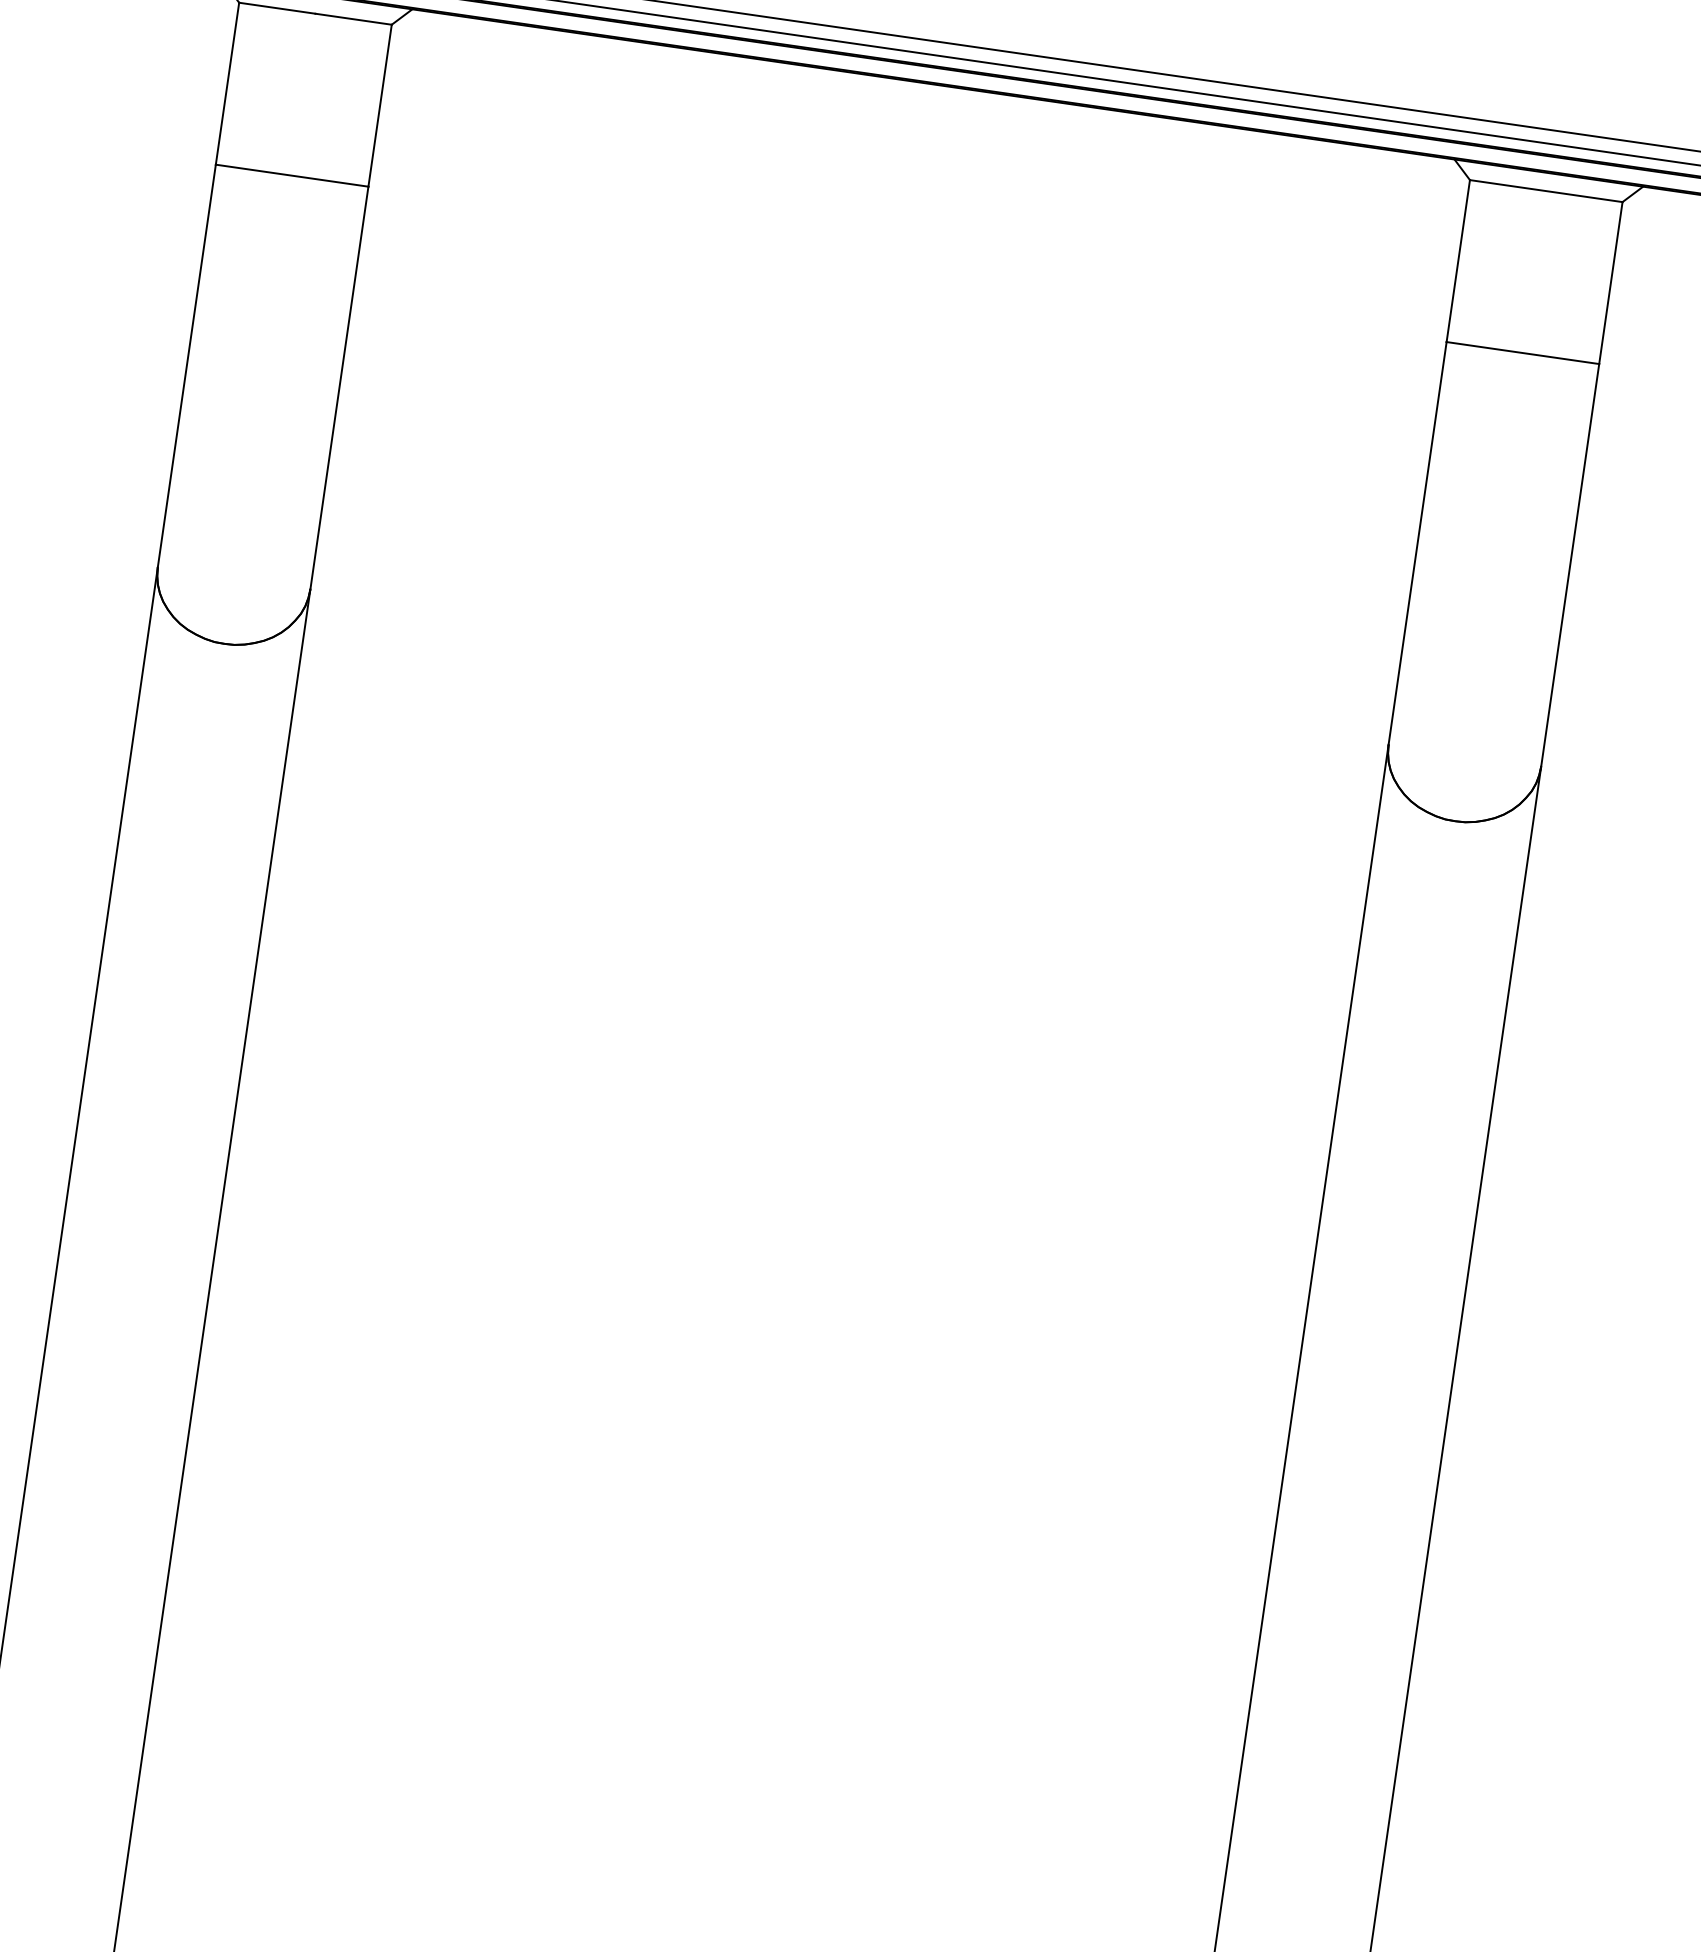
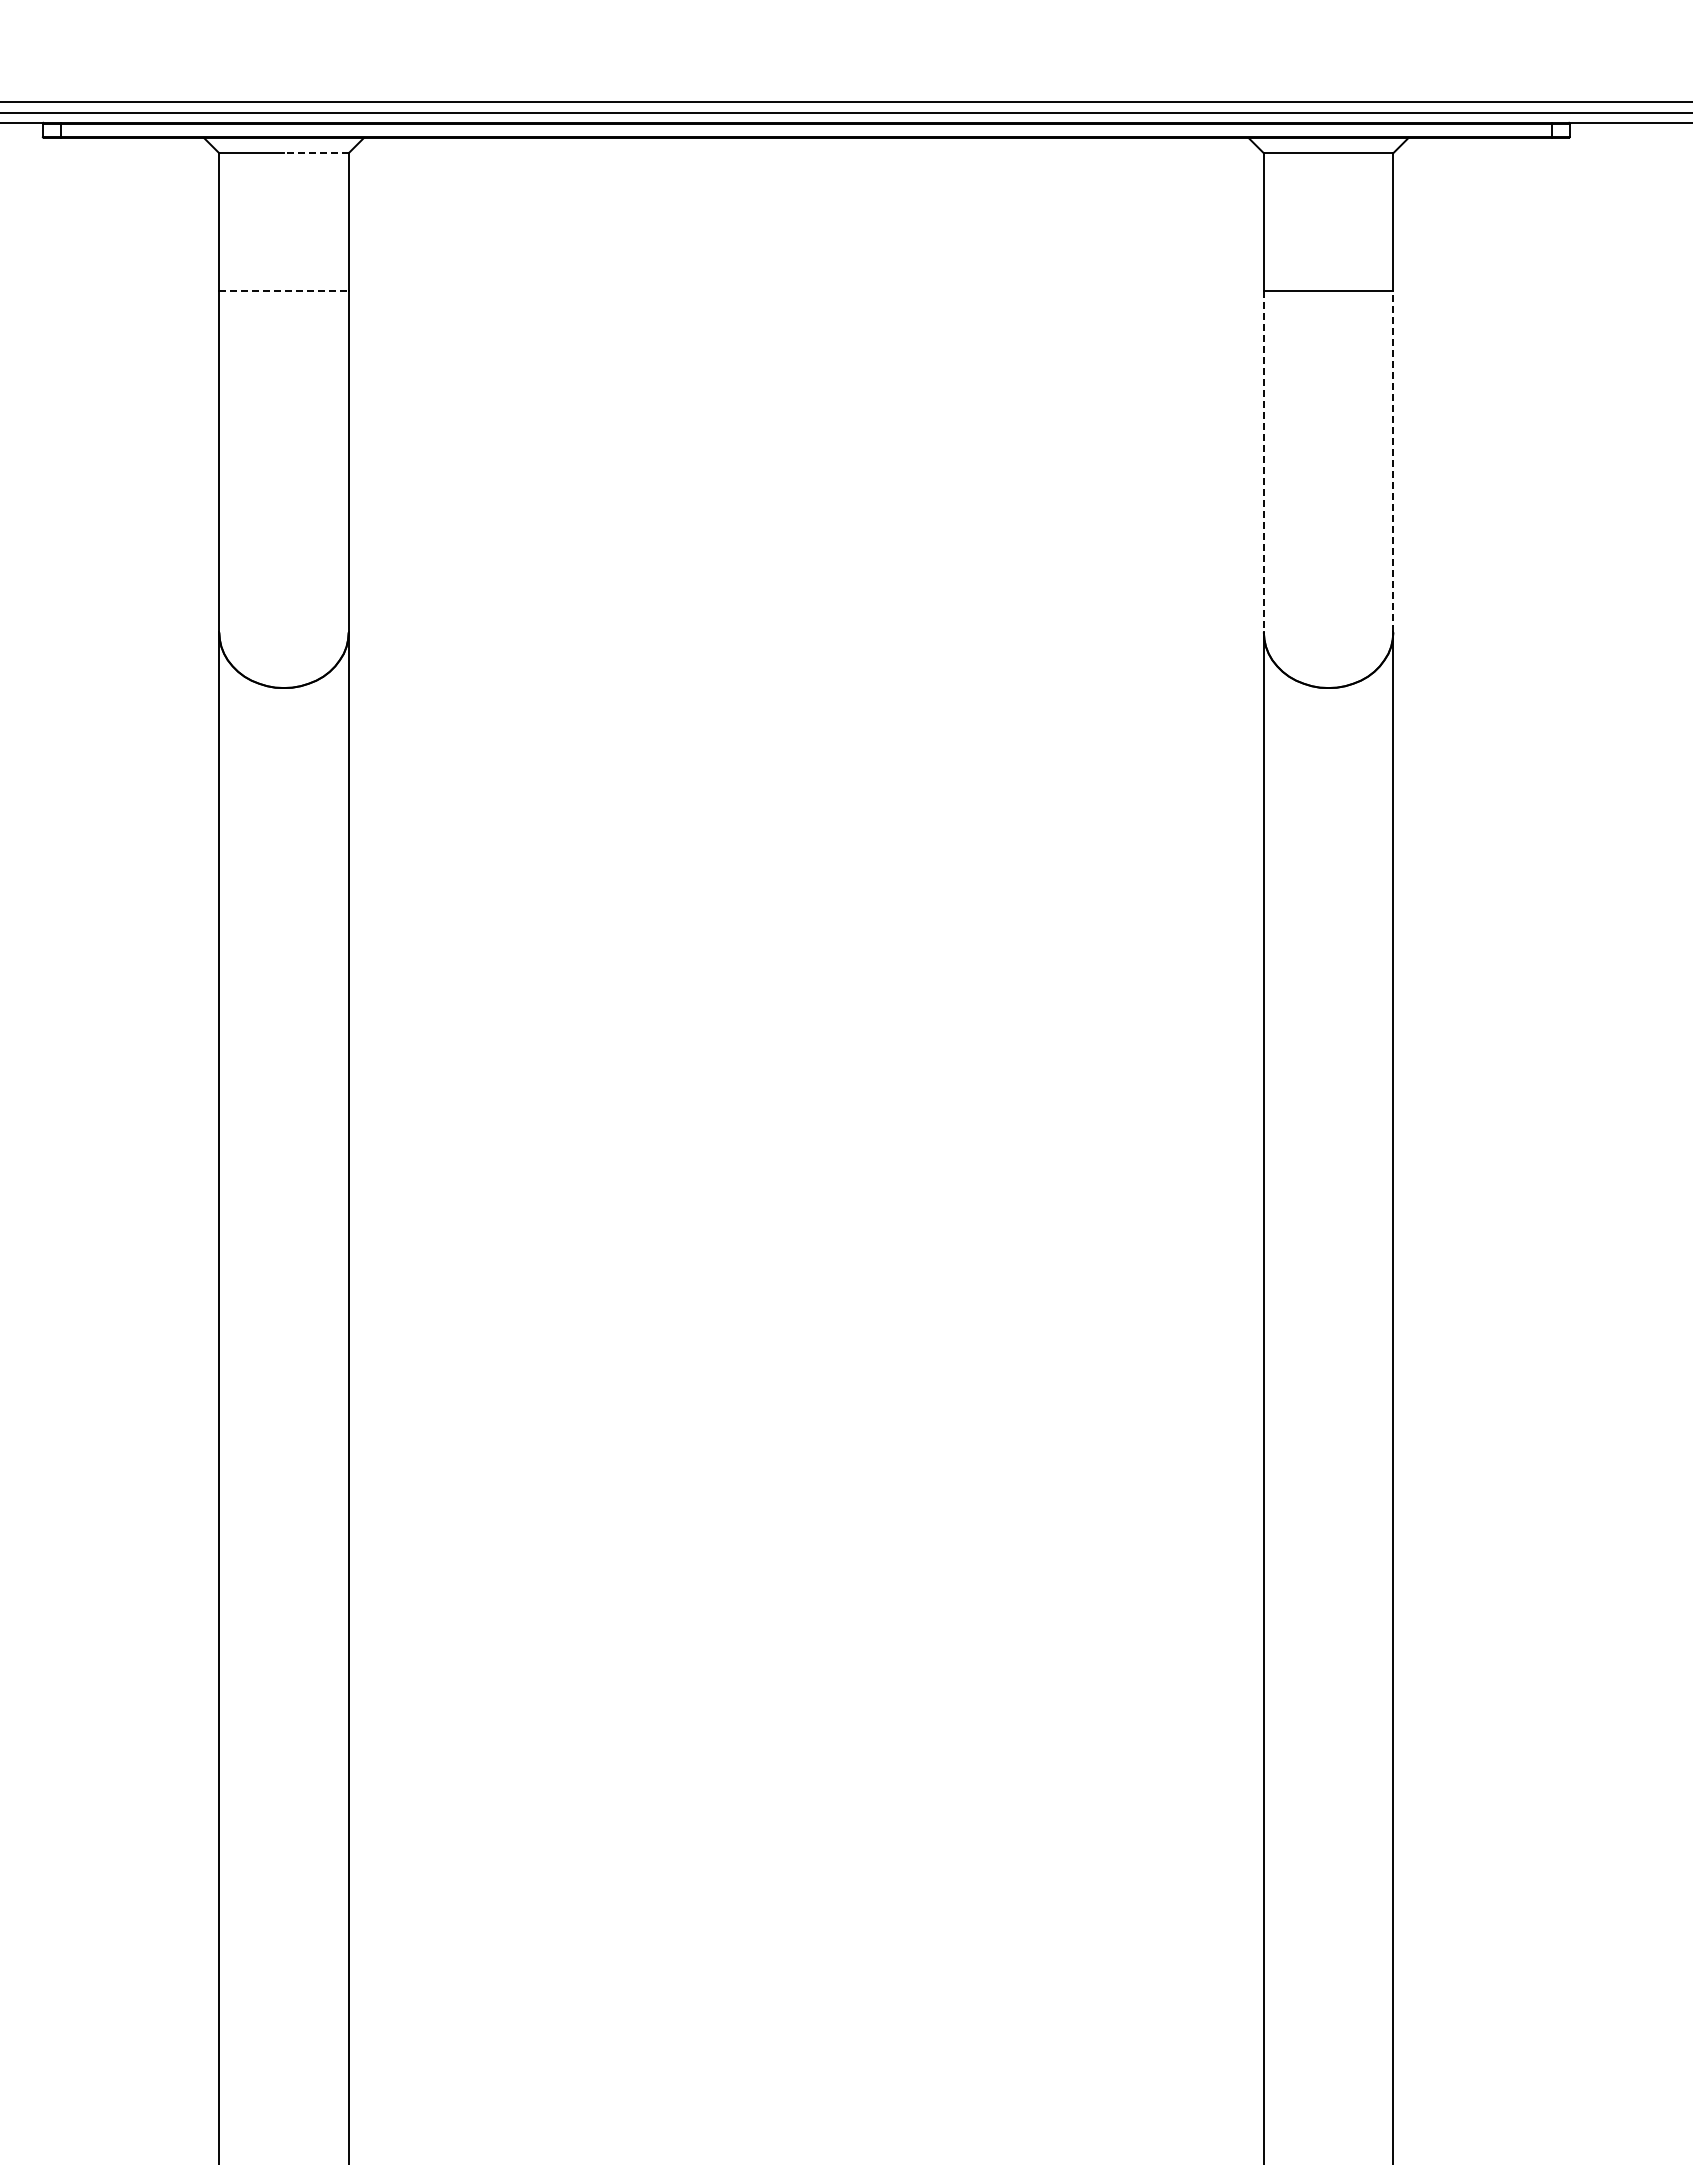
line: (352, 19) -> (315, 153), solid -> dashed
line: (291, 175) -> (283, 290), solid -> dashed
line: (1417, 543) -> (1263, 461), solid -> dashed
line: (1570, 565) -> (1393, 461), solid -> dashed

